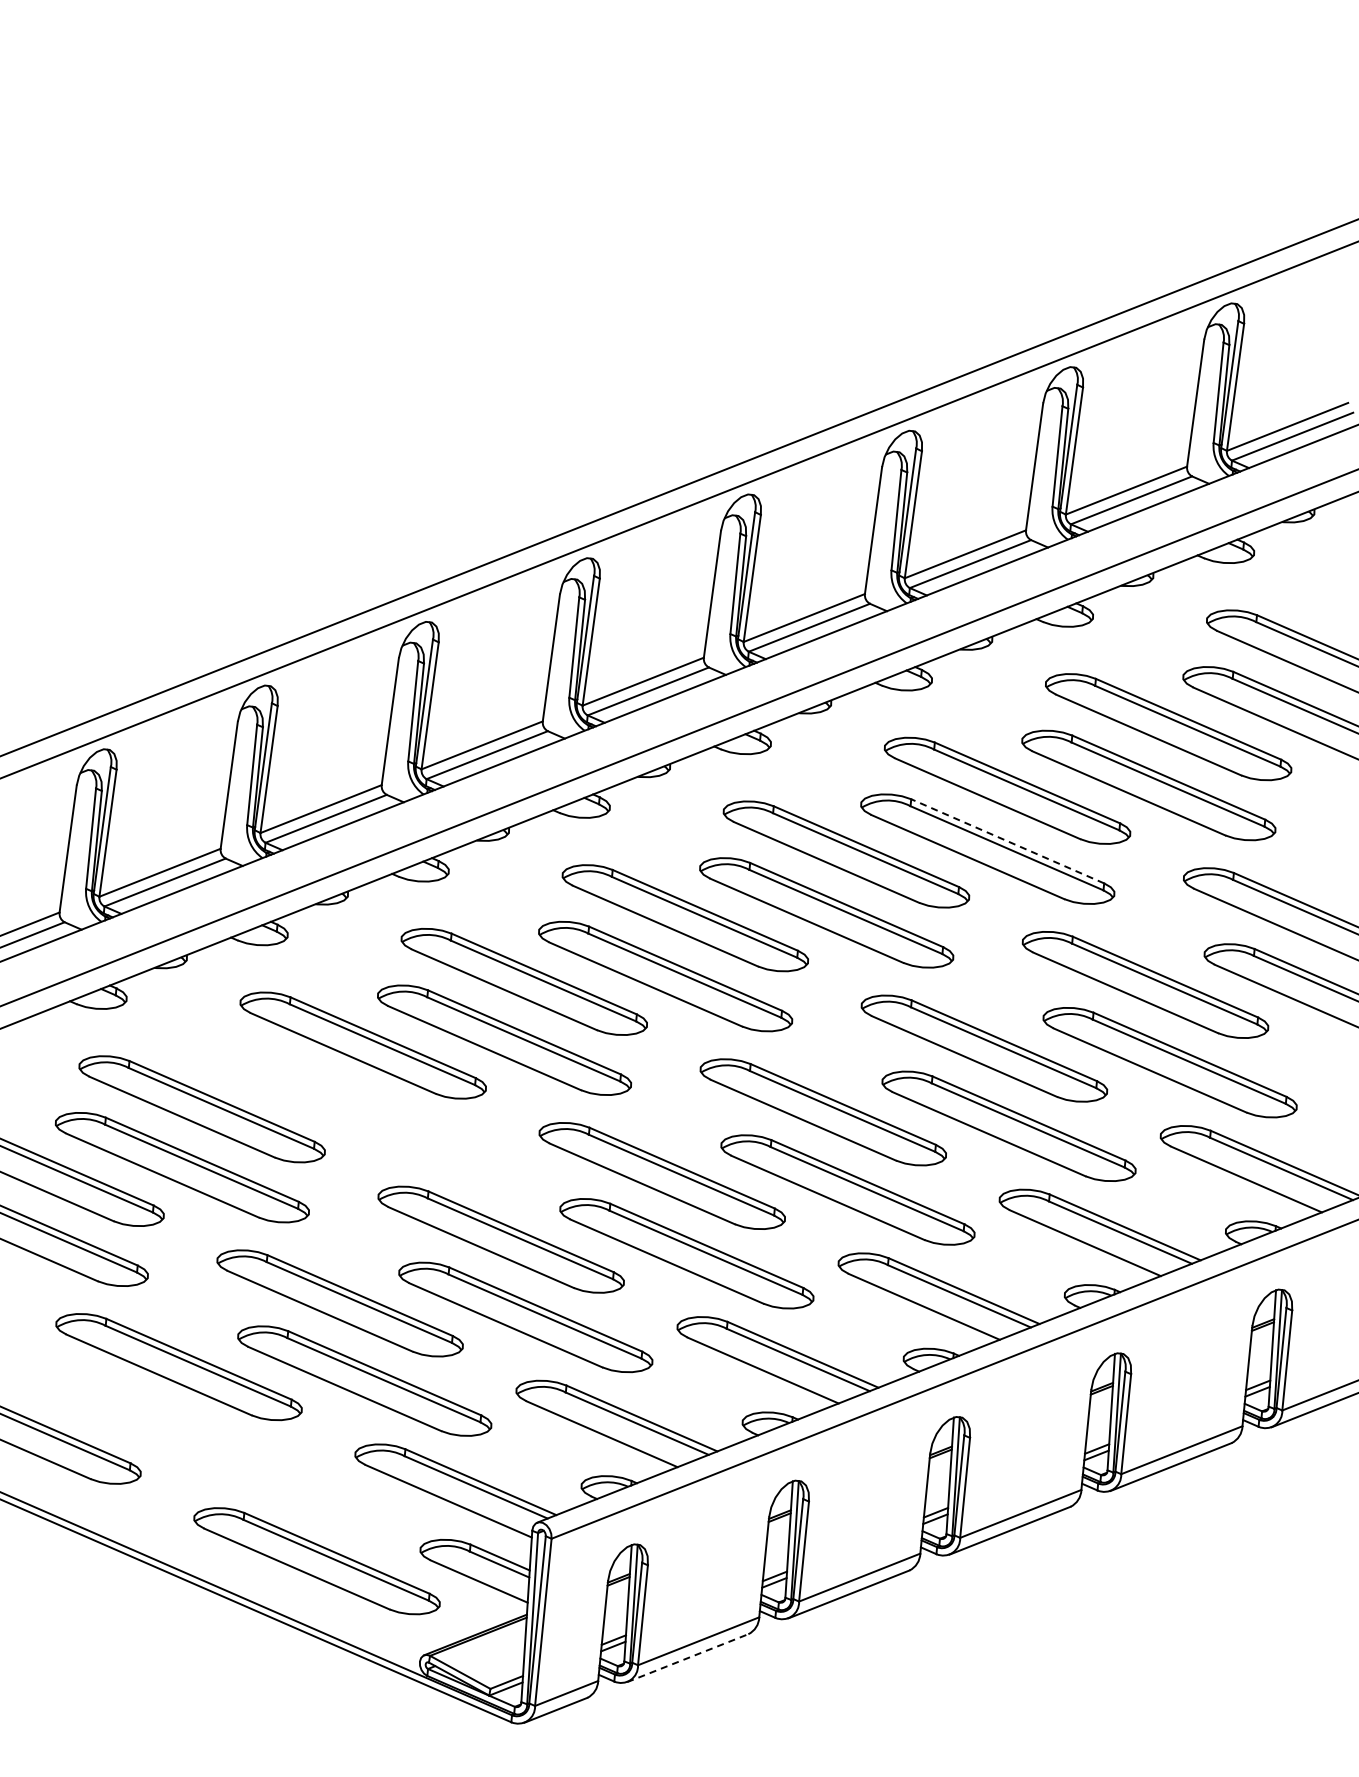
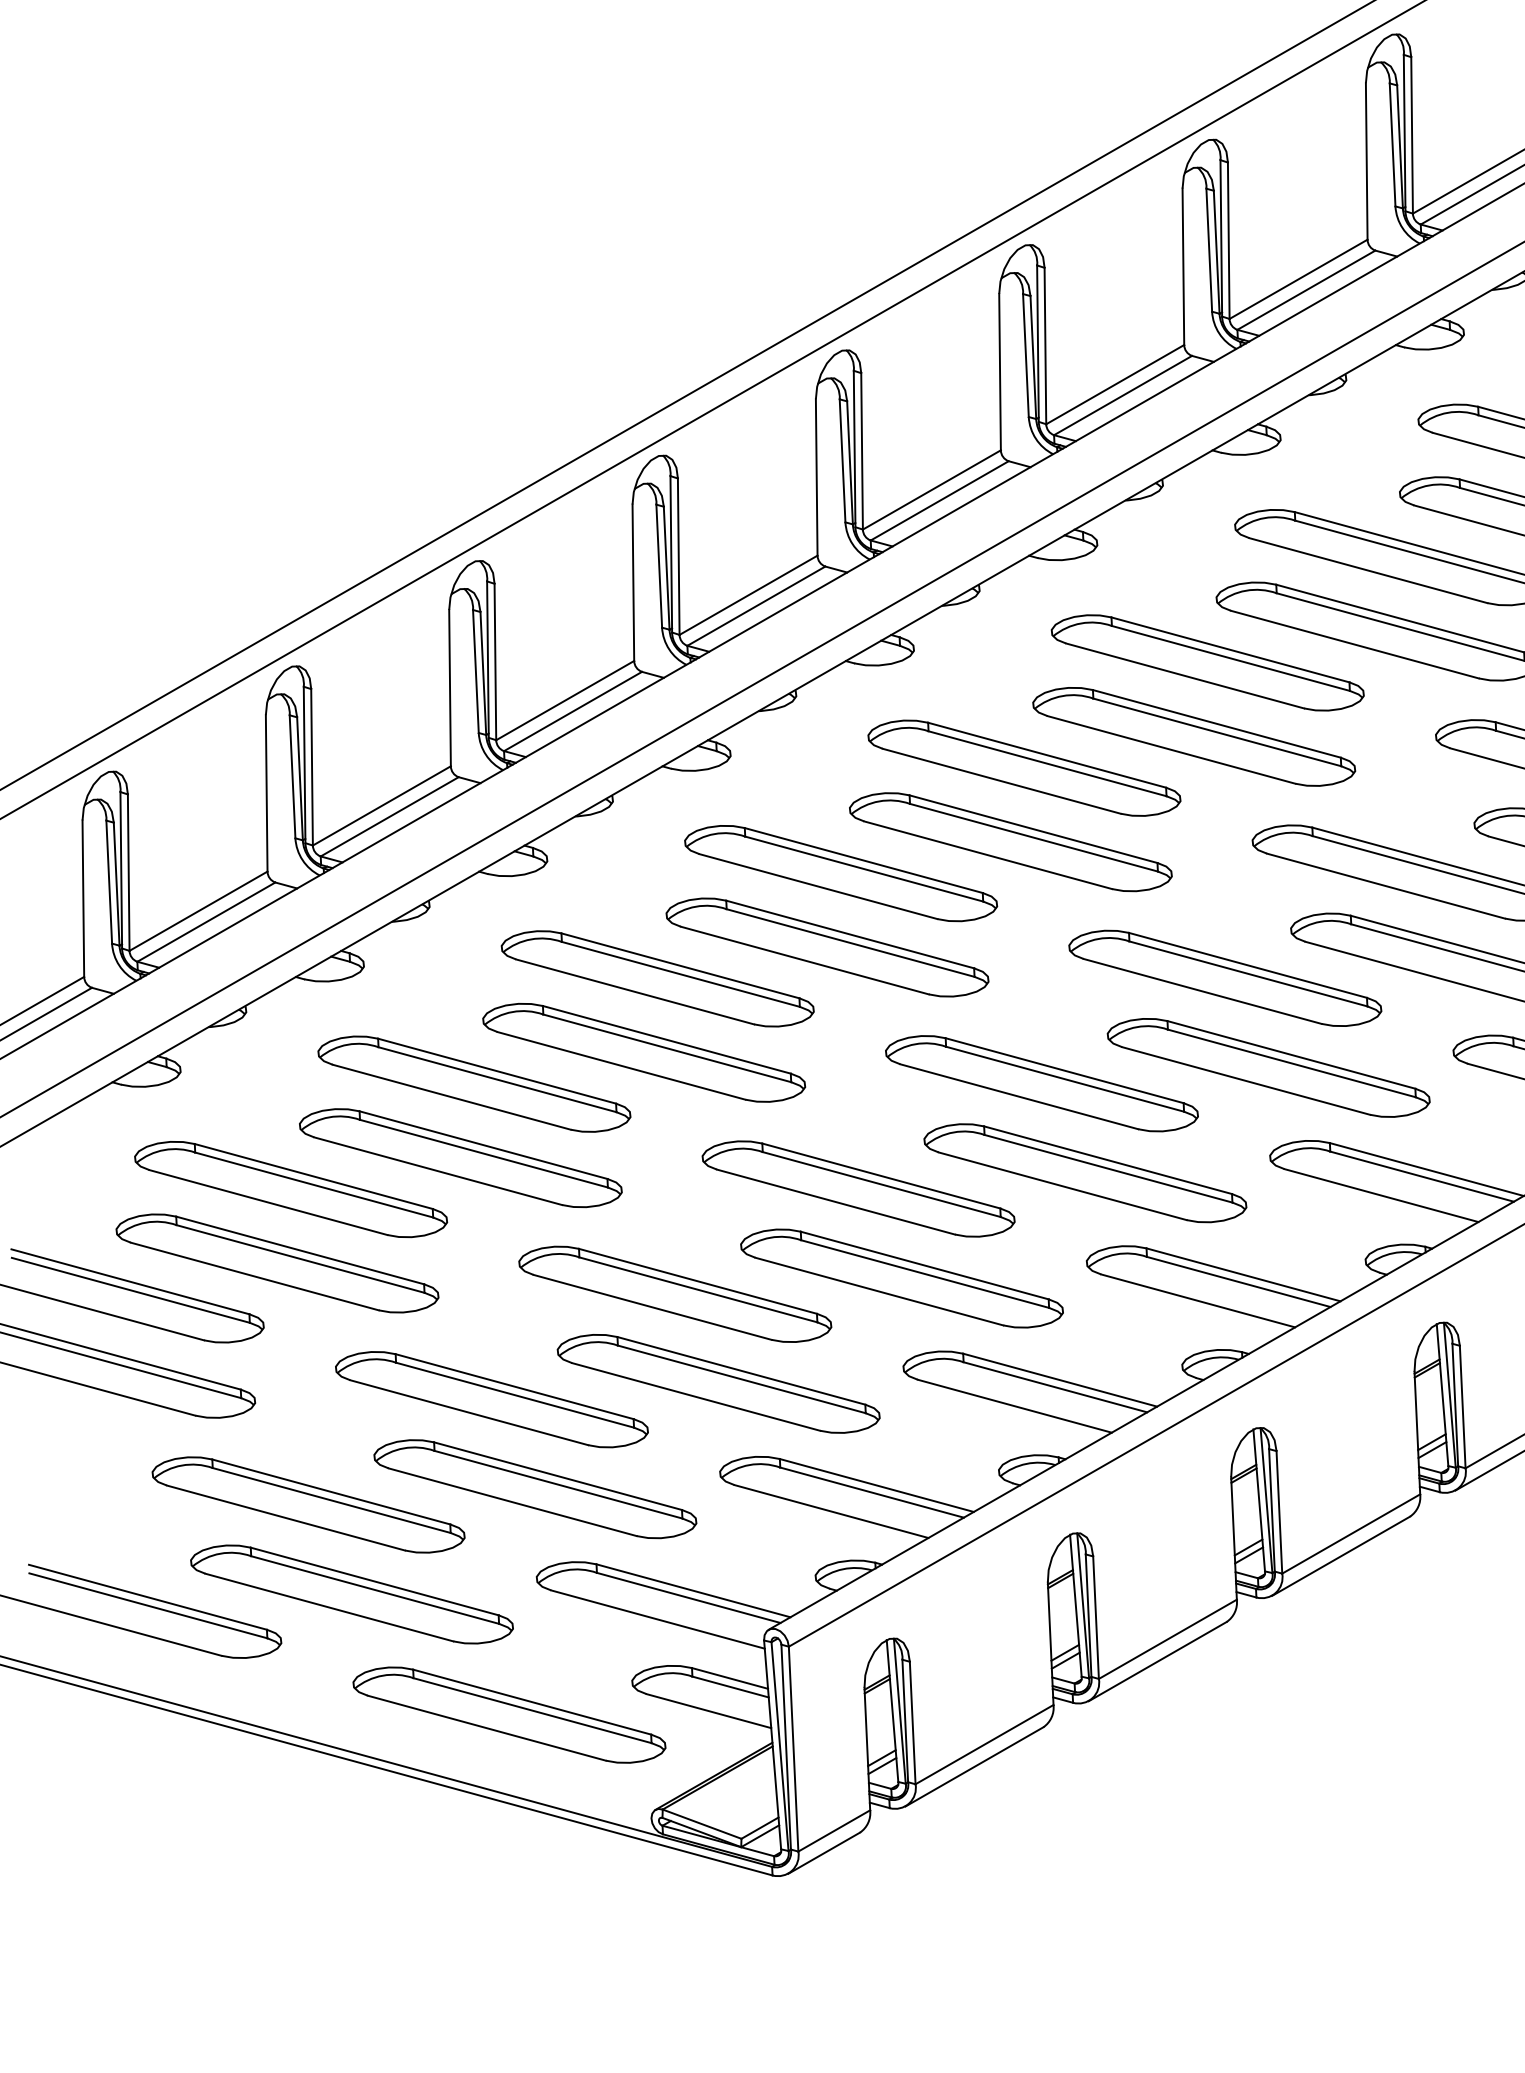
line: (1007, 841) -> (1216, 724), dashed -> solid
part: (343, 1103) -> (460, 1157), added
part: (203, 1444) -> (351, 1594), added
line: (688, 1658) -> (975, 1767), dashed -> solid

